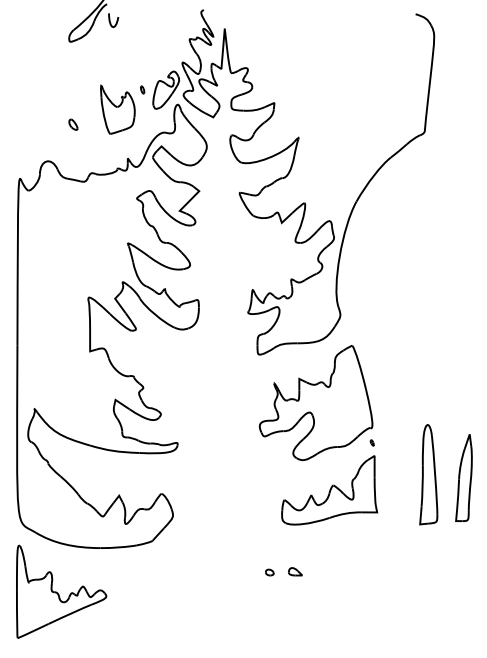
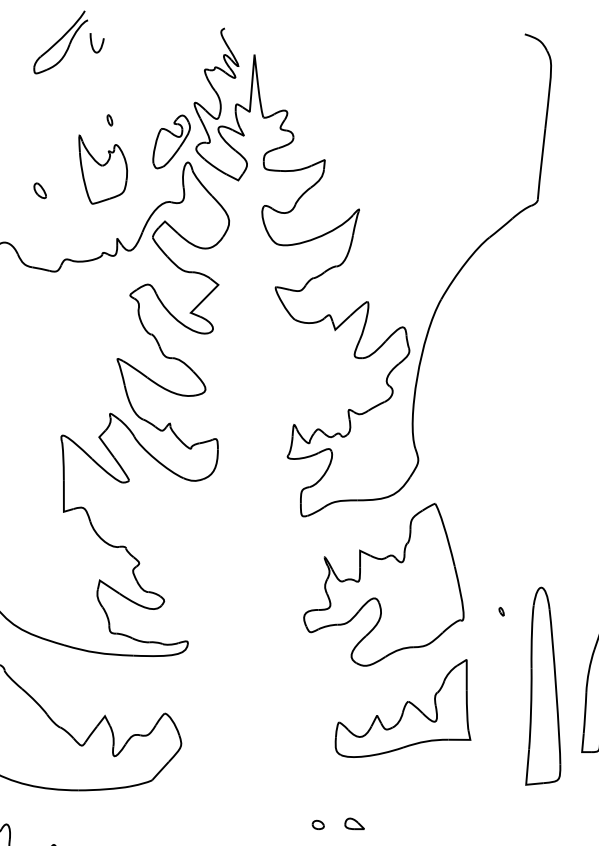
part: (142, 89) -> (109, 119), moved
part: (371, 442) -> (500, 611), moved
part: (428, 474) -> (543, 686), size x1.4

